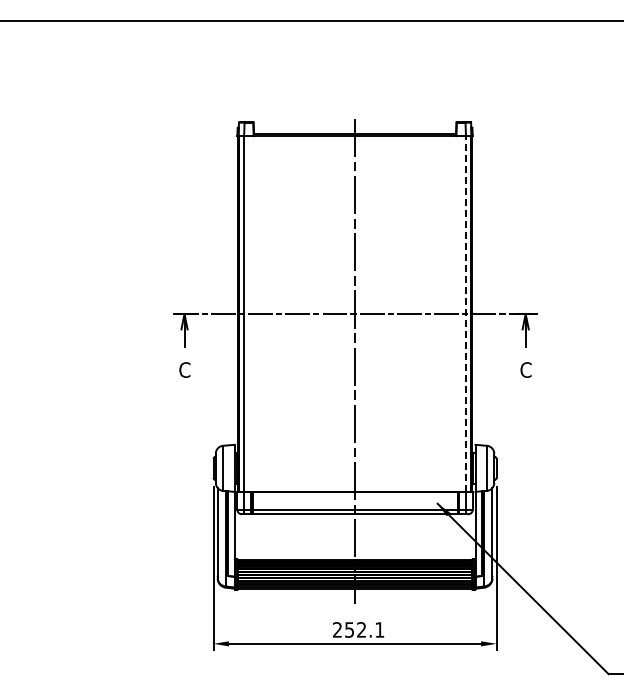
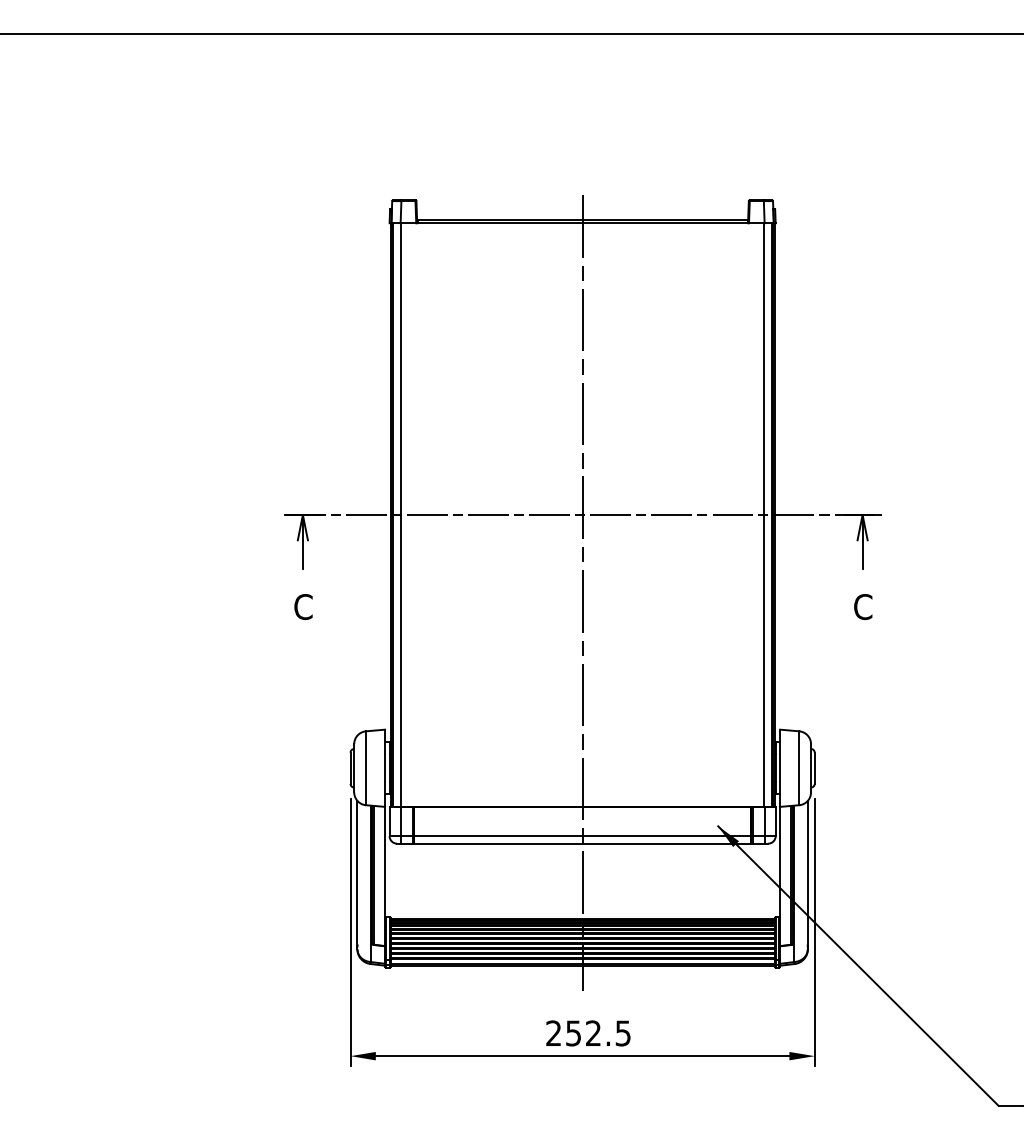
line: (465, 314) -> (763, 515), dashed -> solid
text: (379, 629) -> (622, 1032), 252.1 -> 252.5

